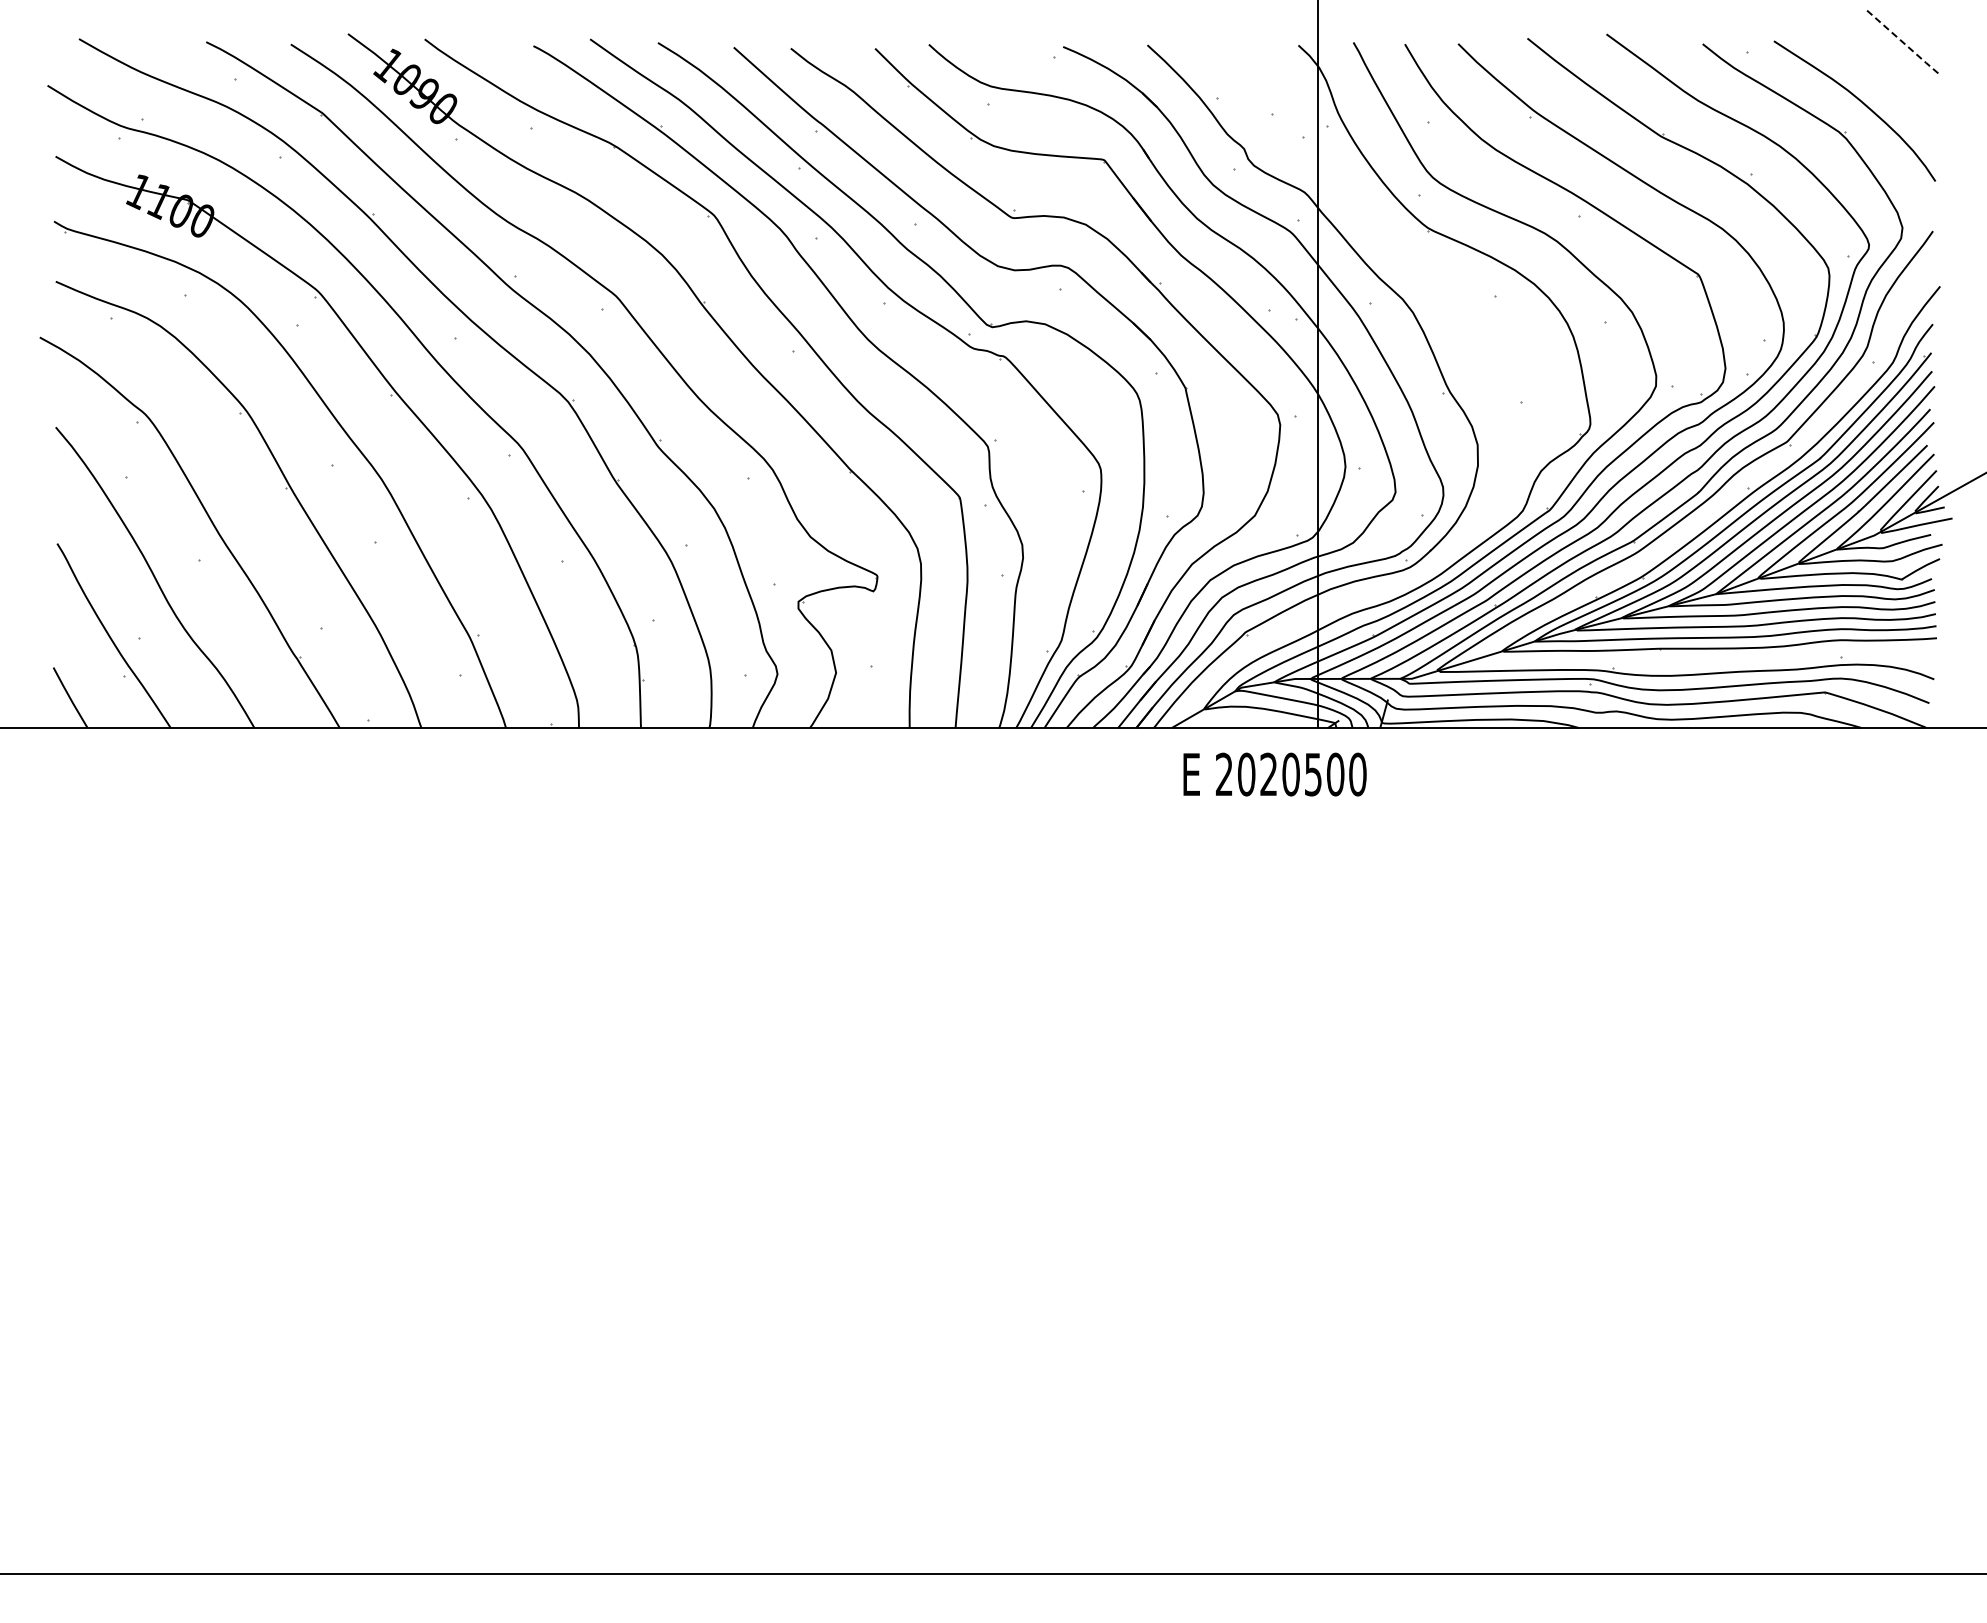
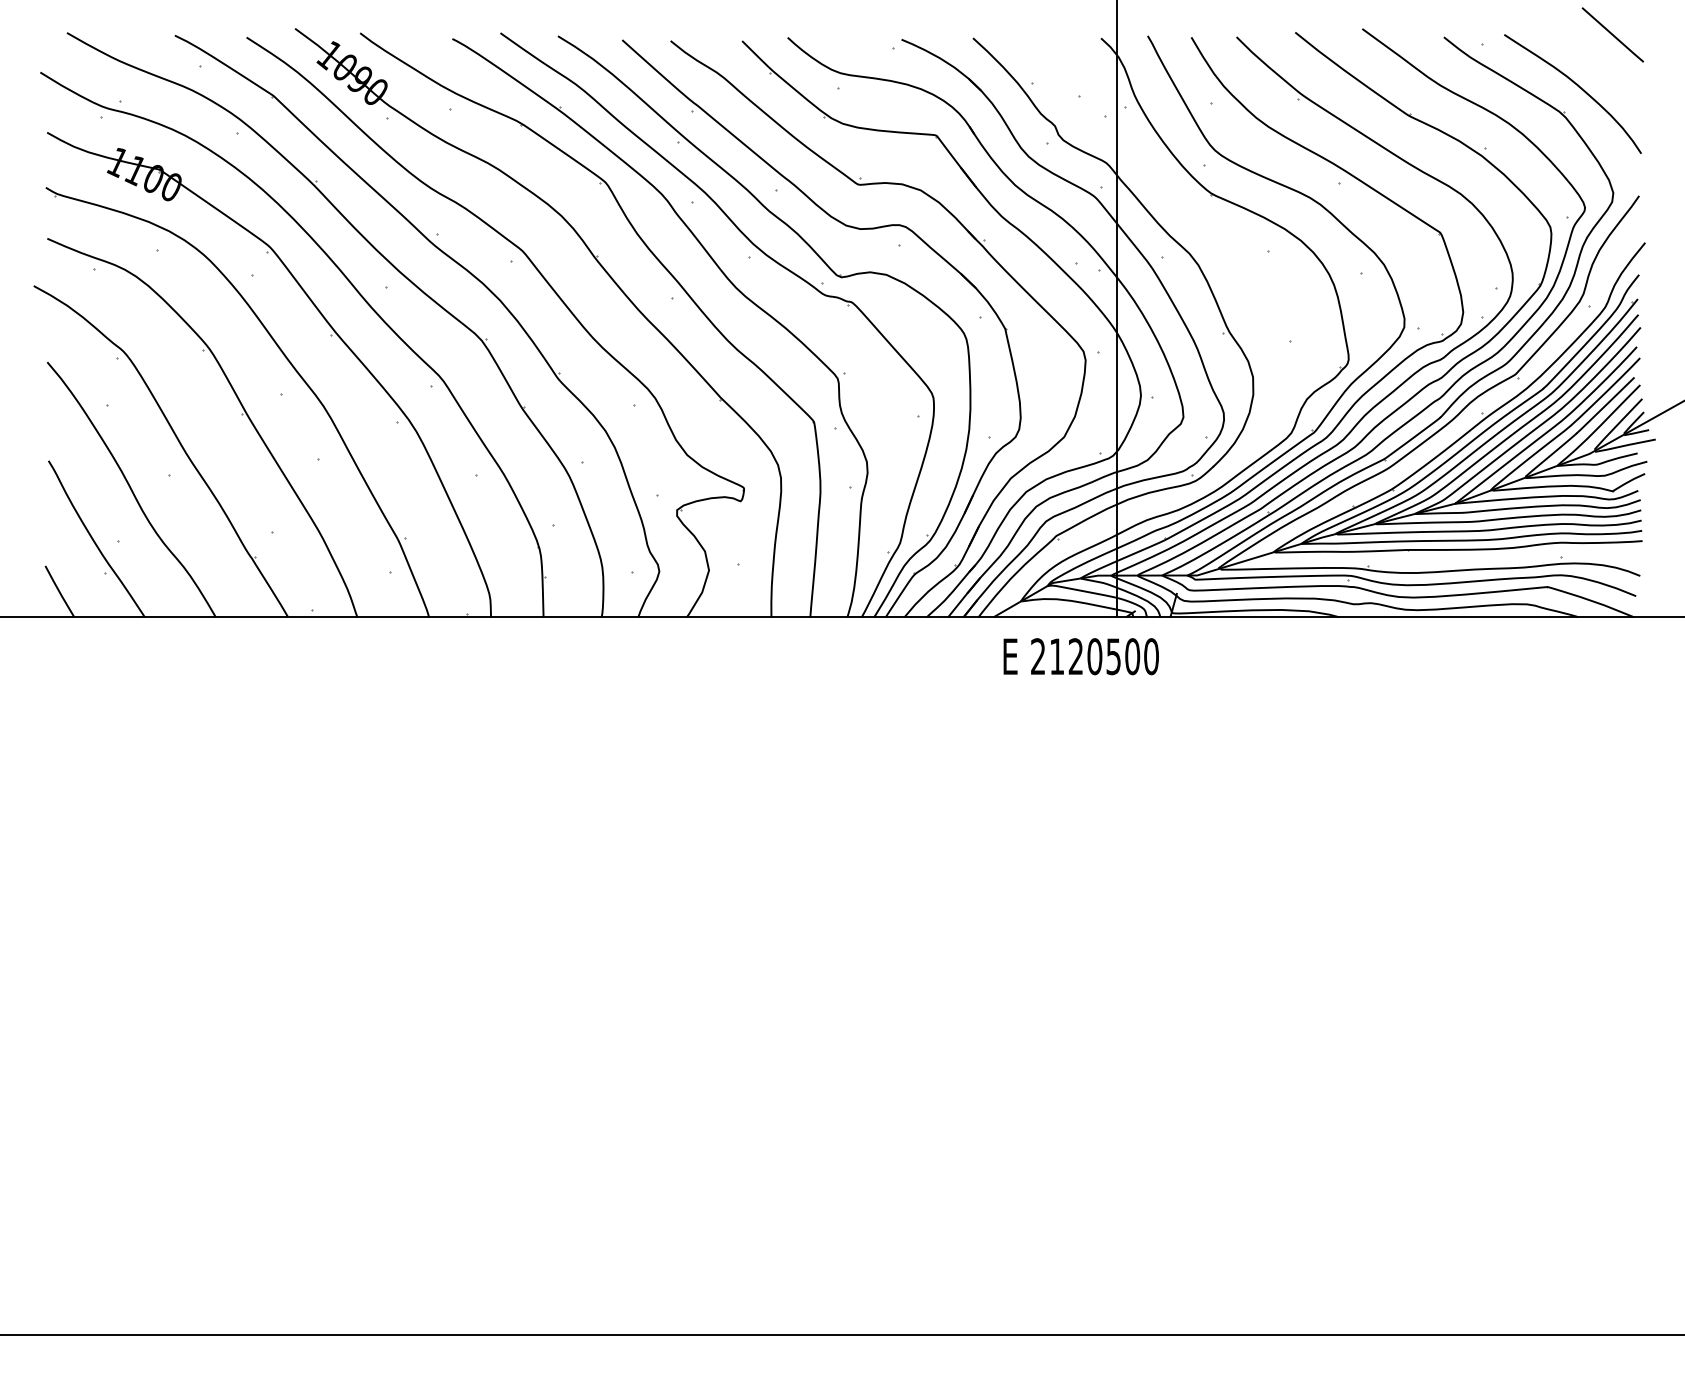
line: (1902, 41) -> (1613, 35), dashed -> solid
text: (1246, 774) -> (1057, 656), 2020500 -> 2120500

